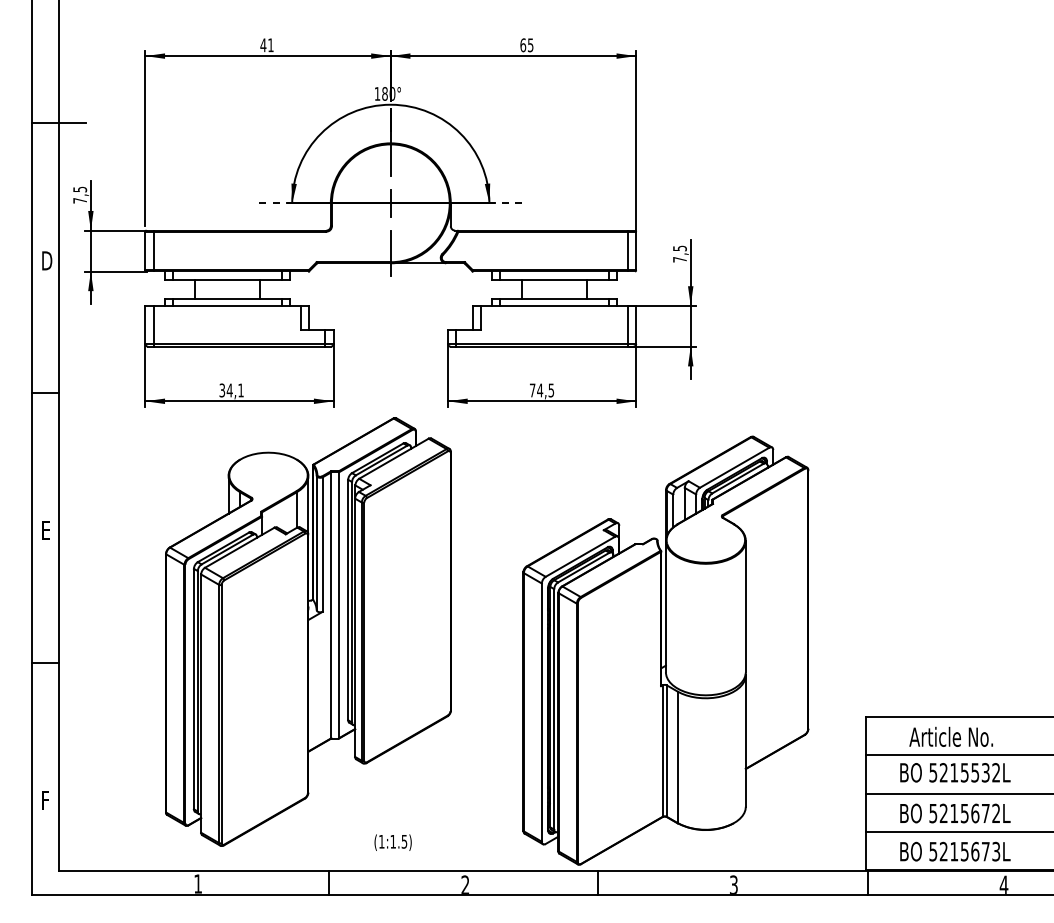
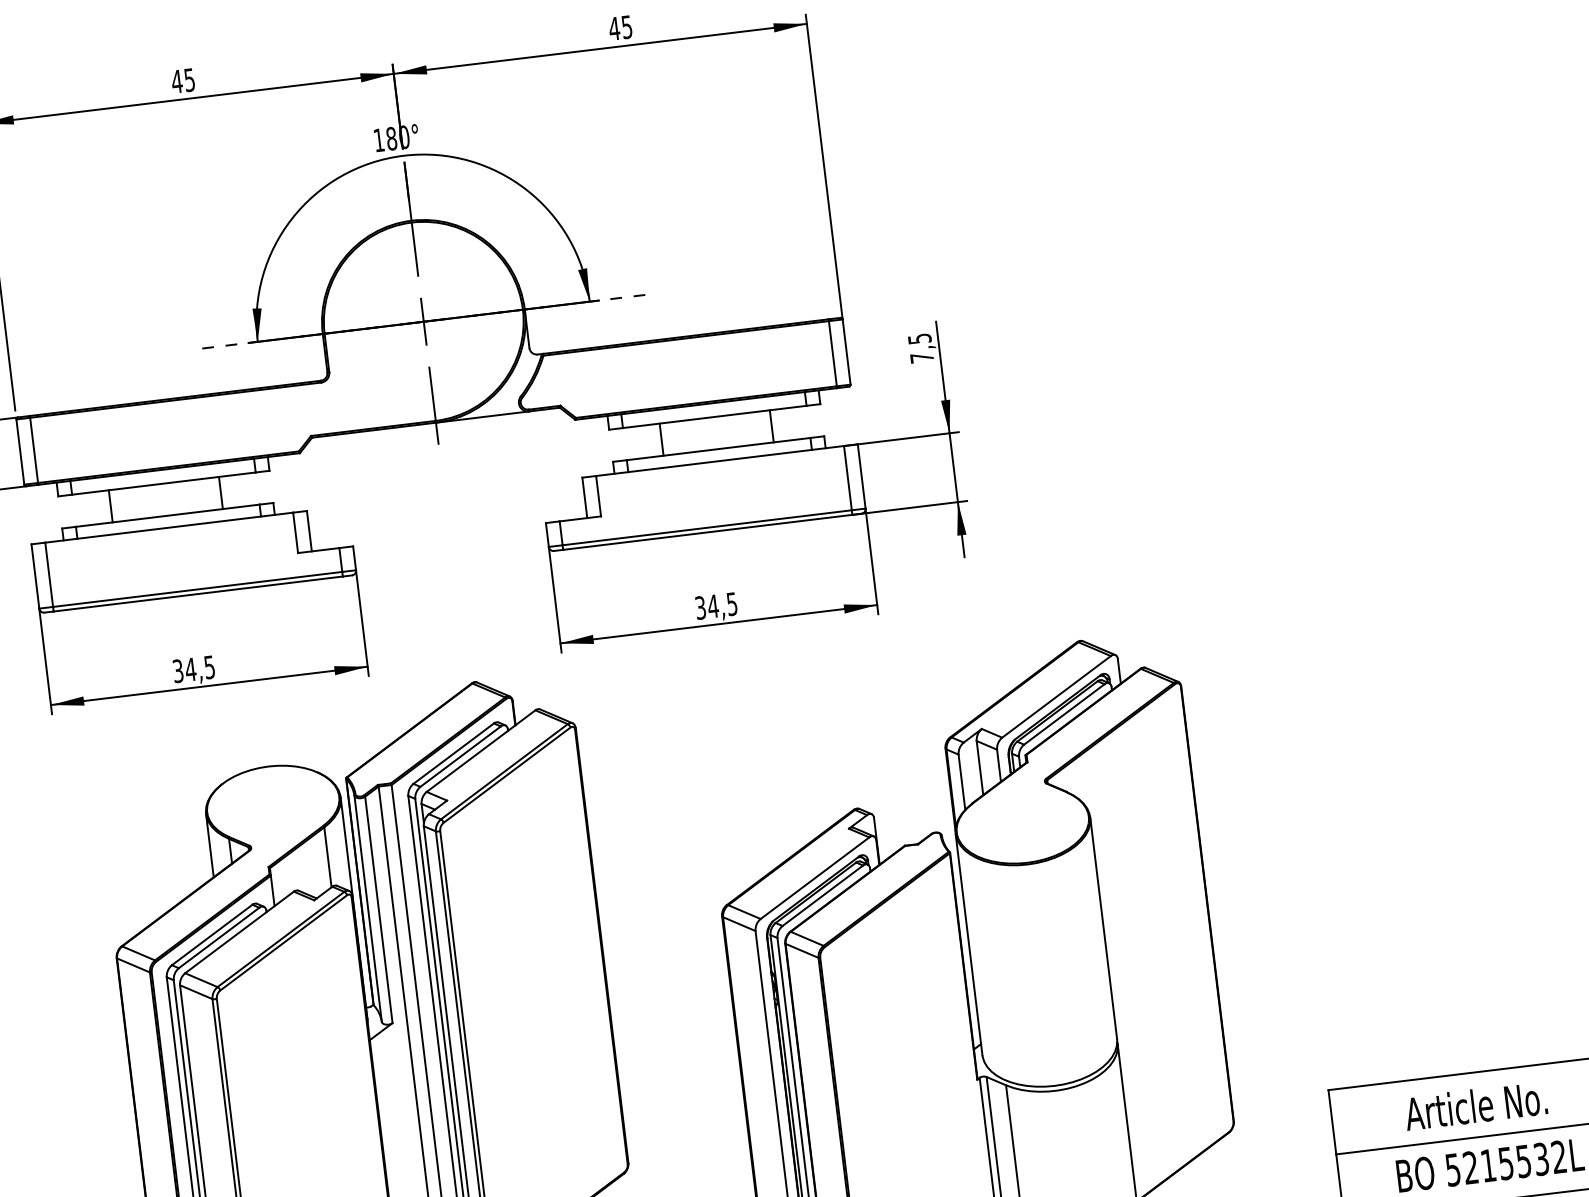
text: (270, 45) -> (189, 80), 41 -> 45
text: (523, 45) -> (614, 28), 65 -> 45
text: (240, 390) -> (208, 667), 34,1 -> 34,5
text: (532, 390) -> (700, 608), 74,5 -> 34,5

